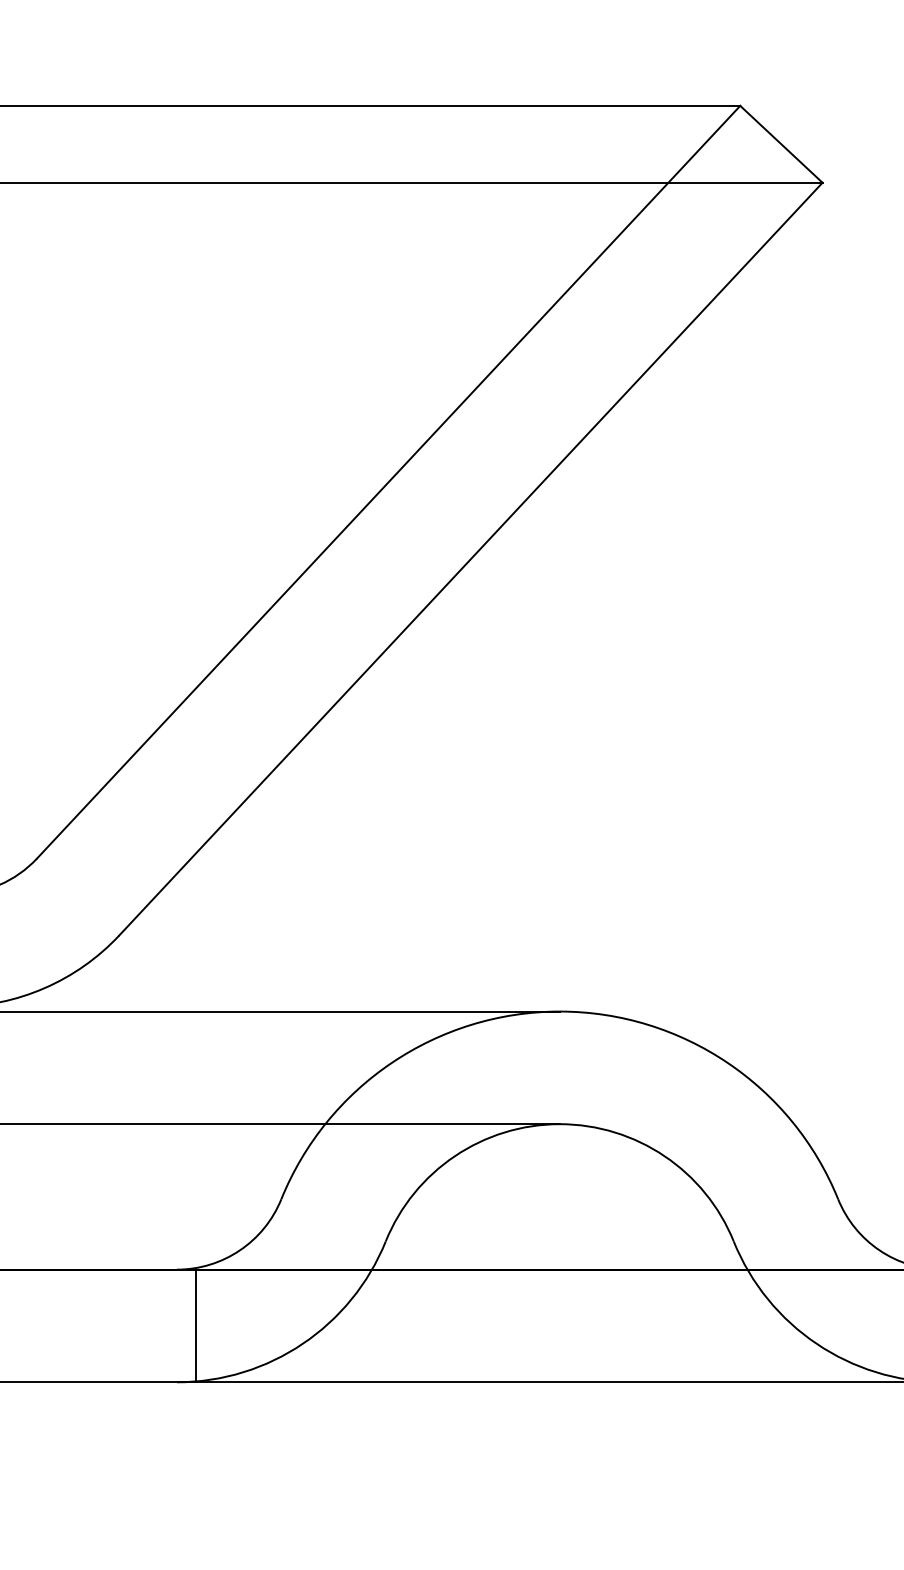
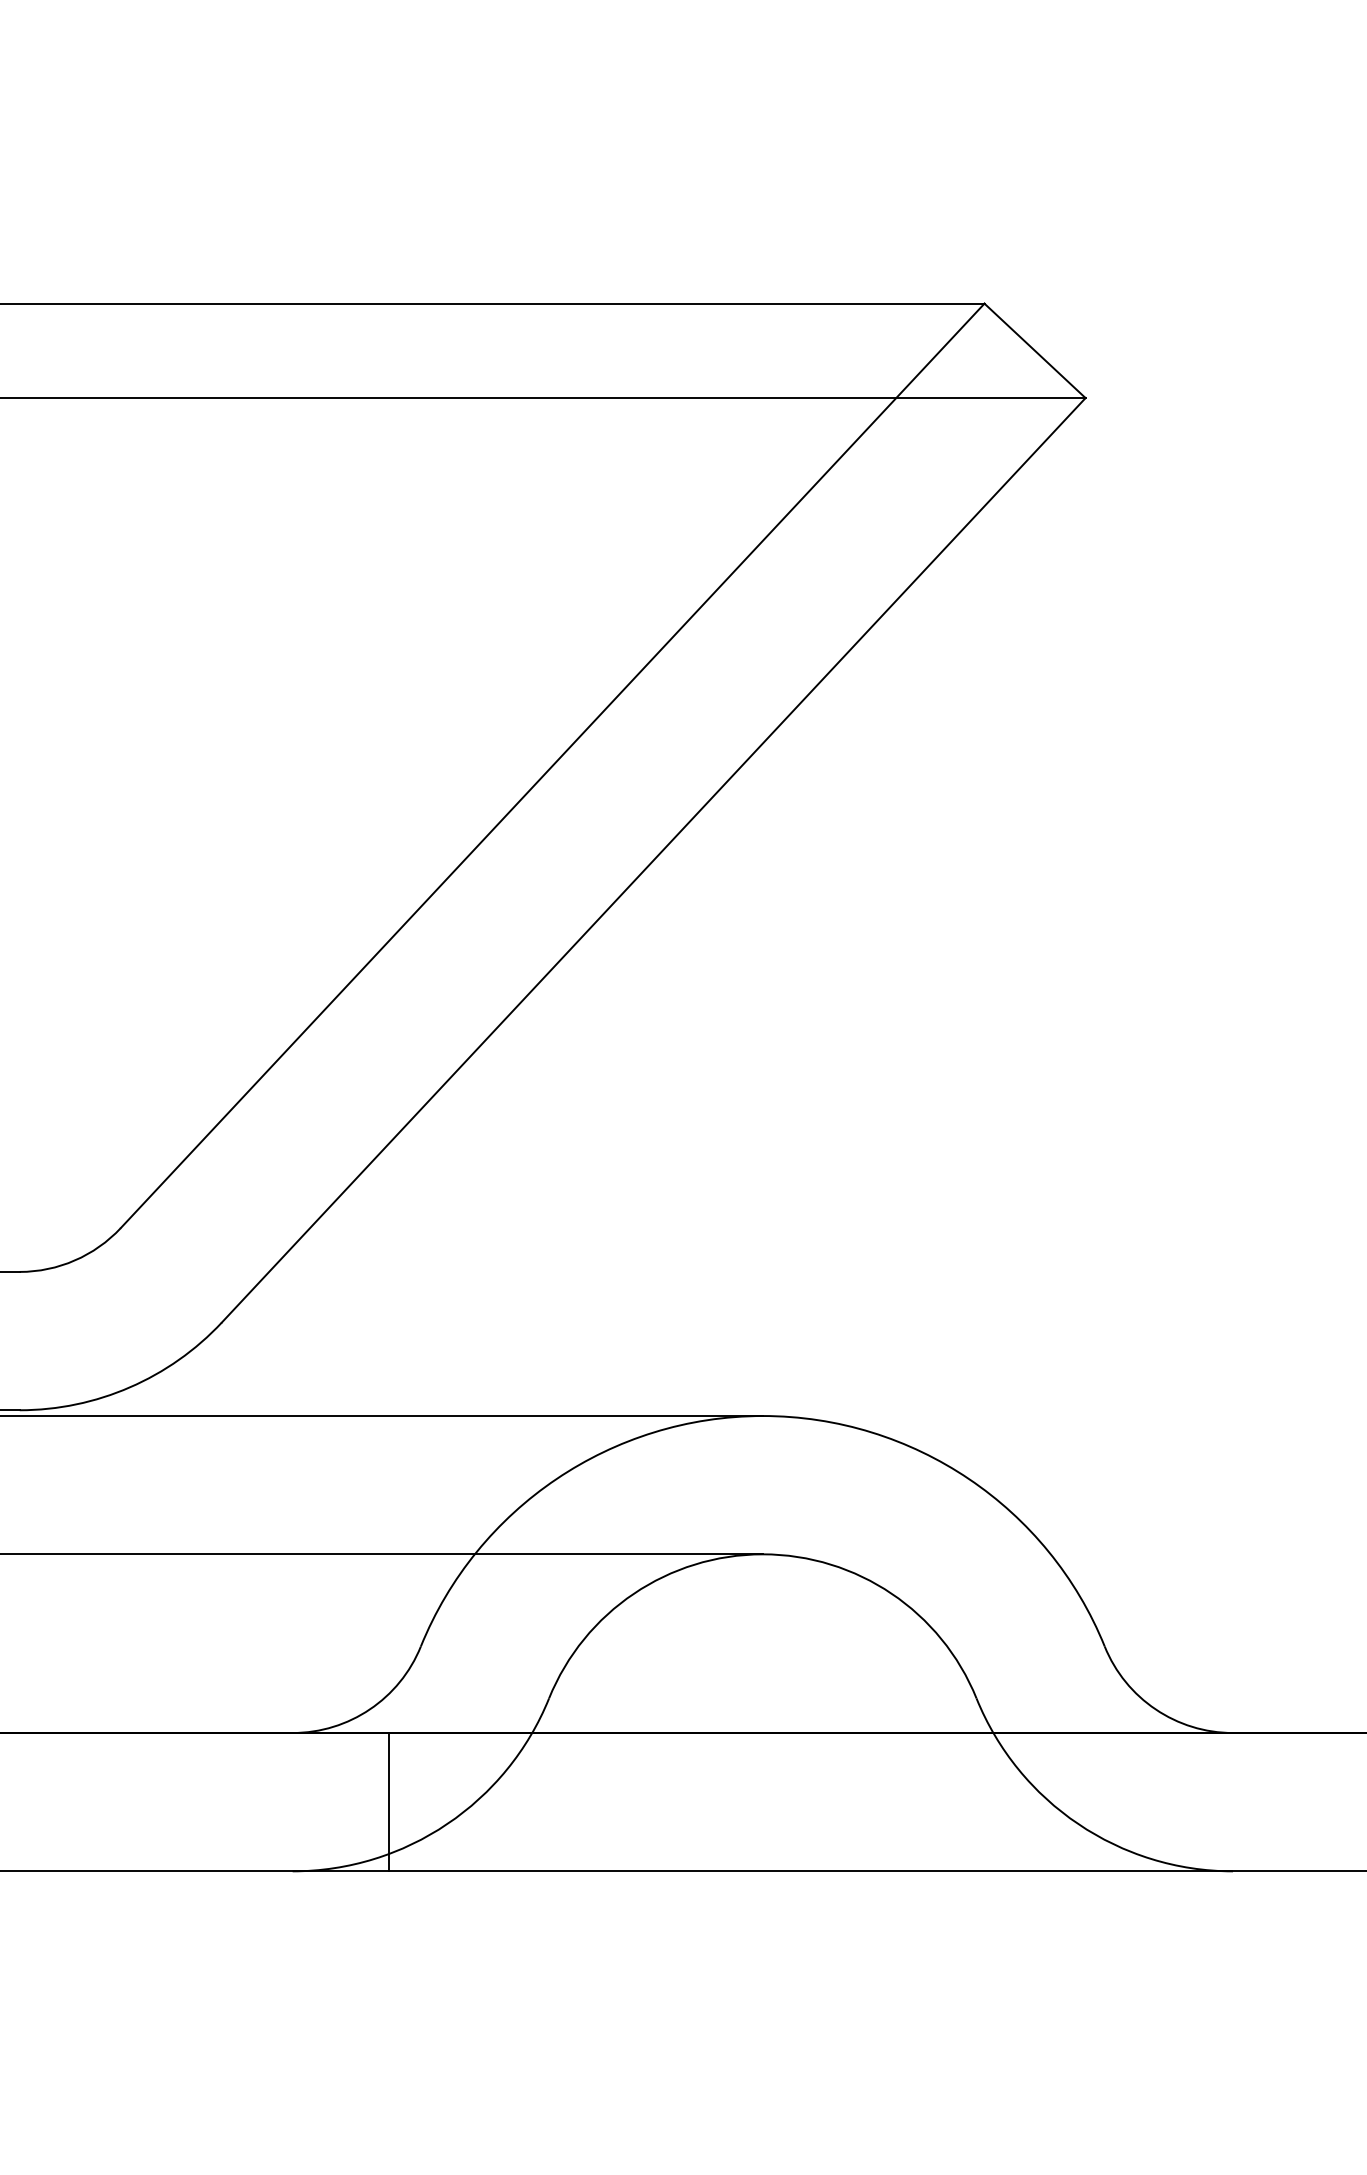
line: (196, 1326) -> (389, 1802), moved

